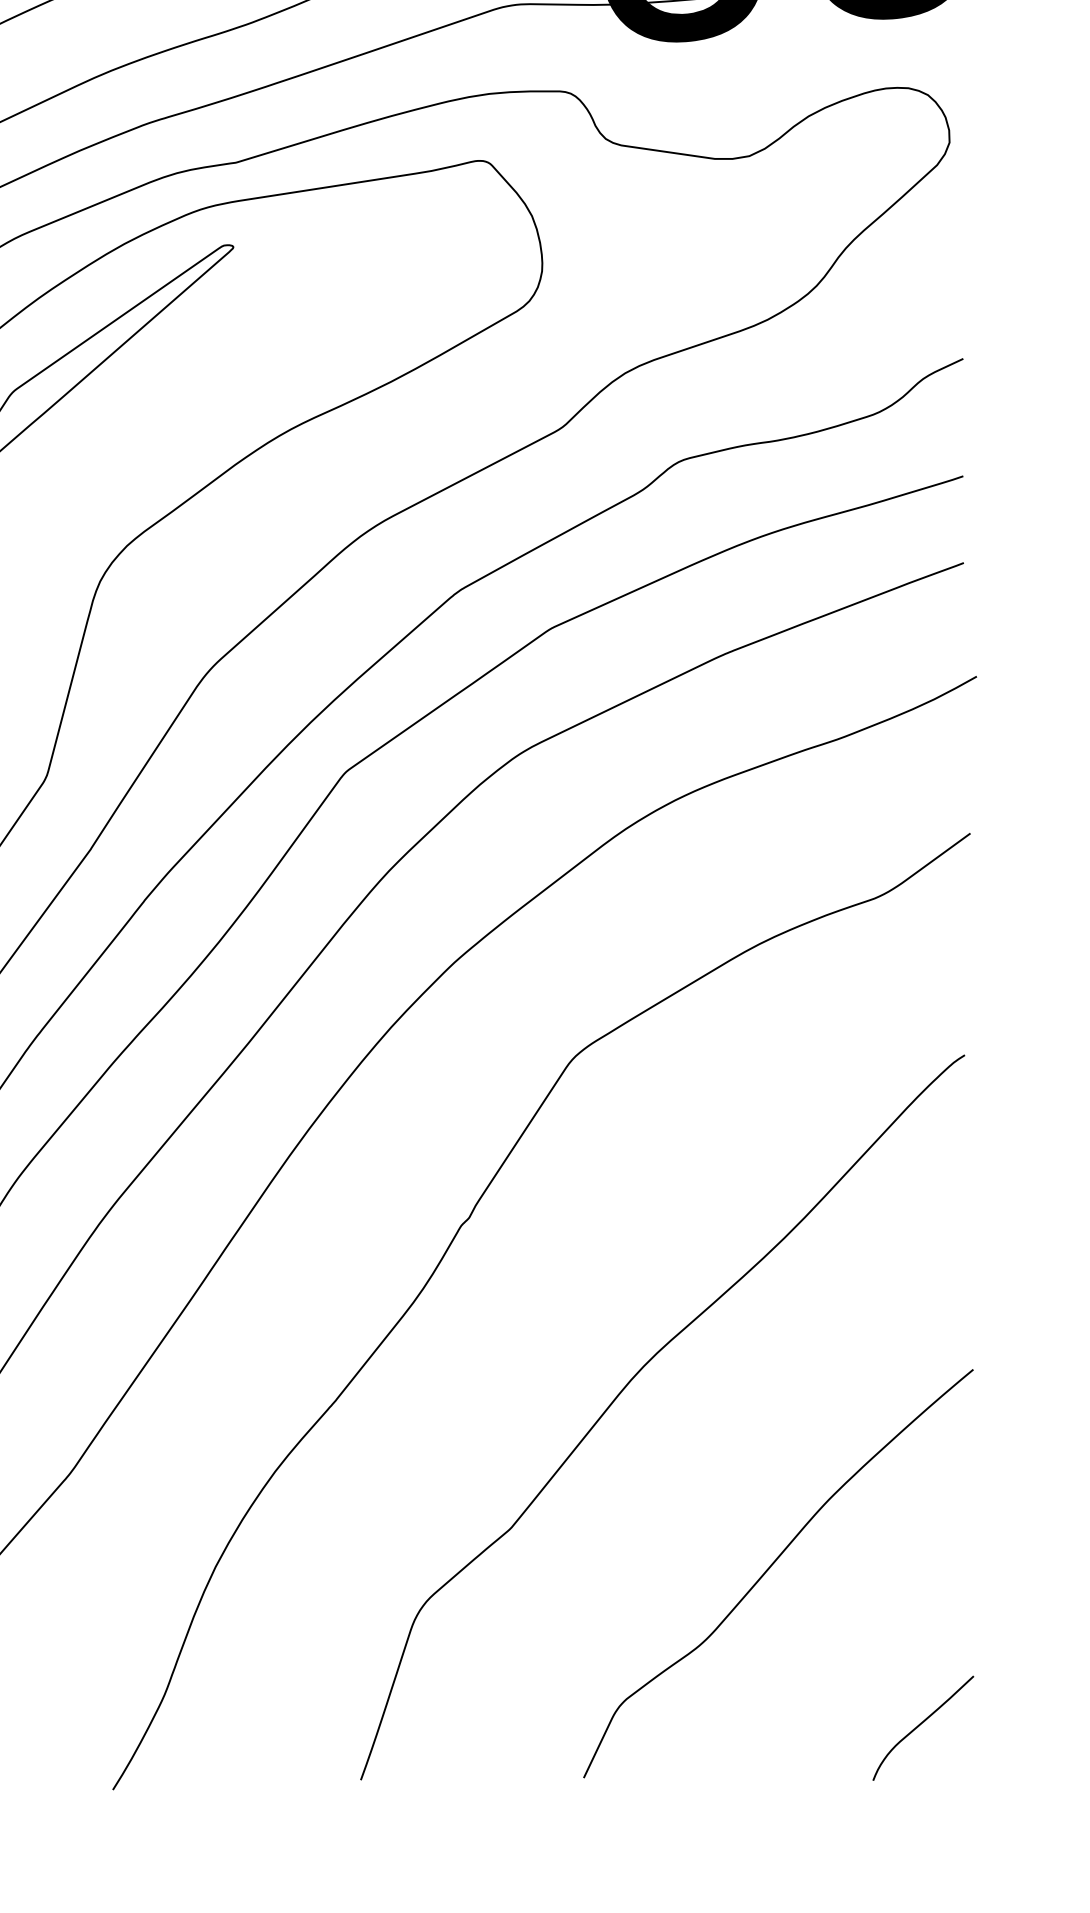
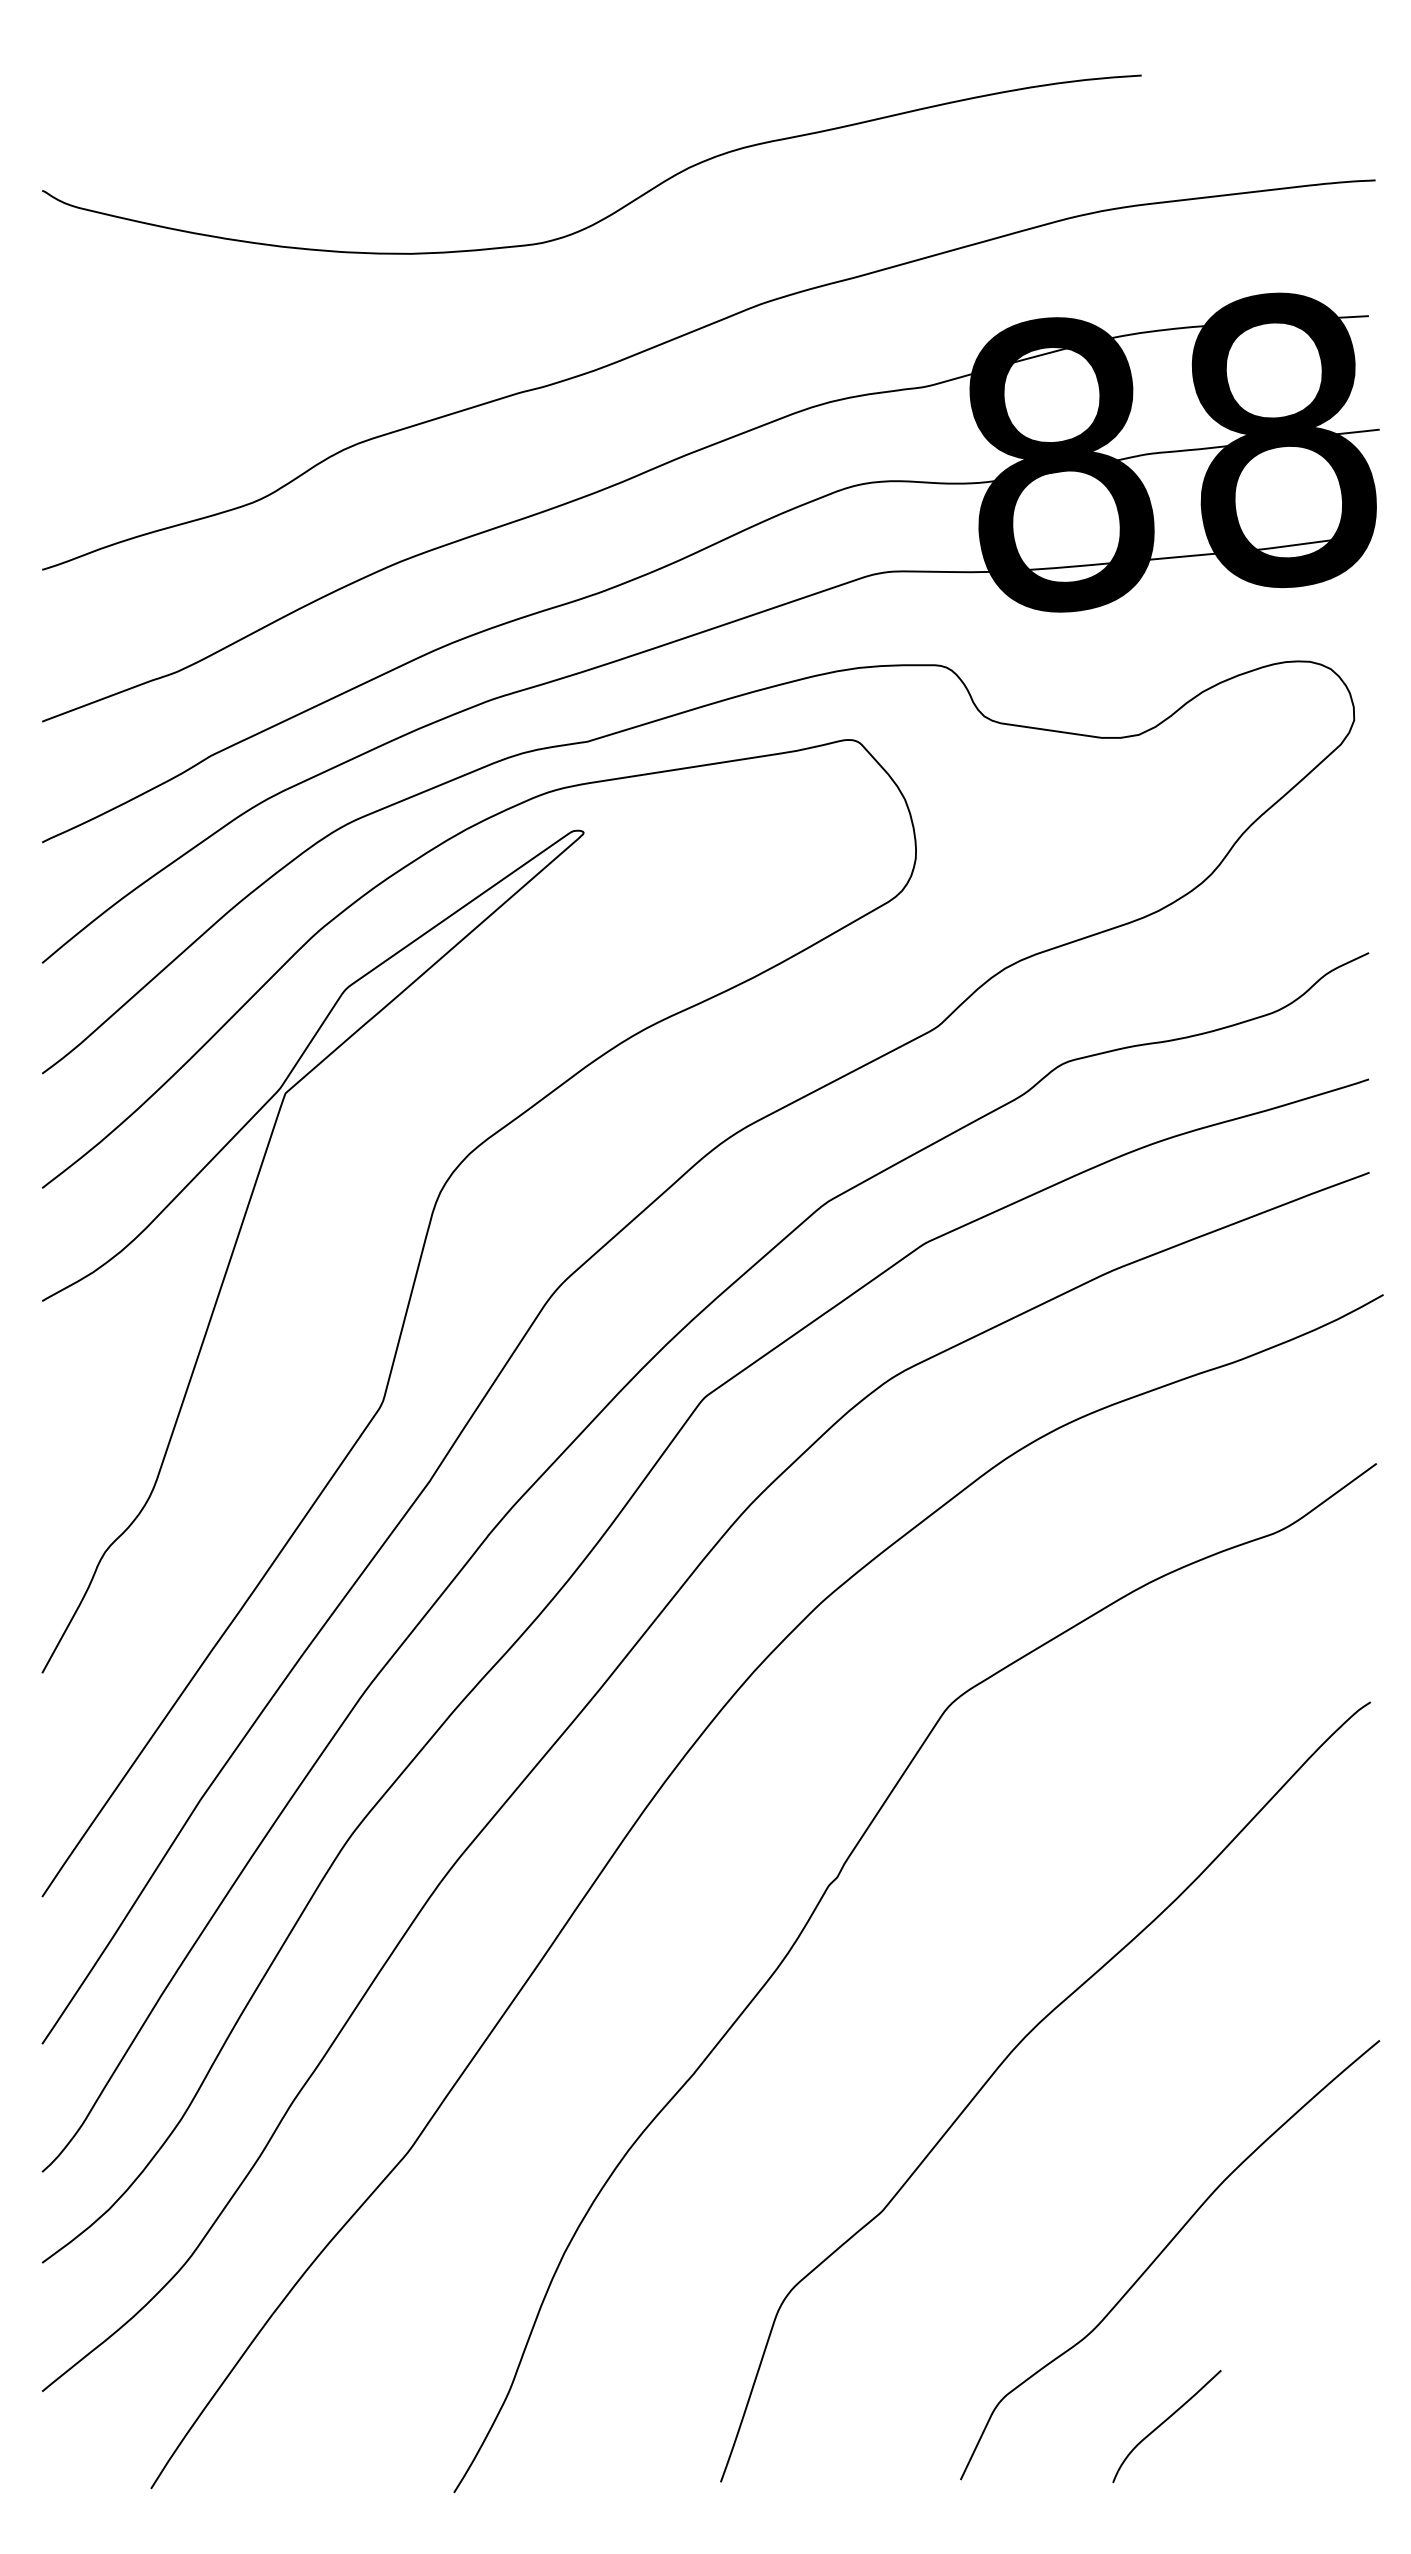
curve: (920, 1725) -> (1163, 2423), moved

